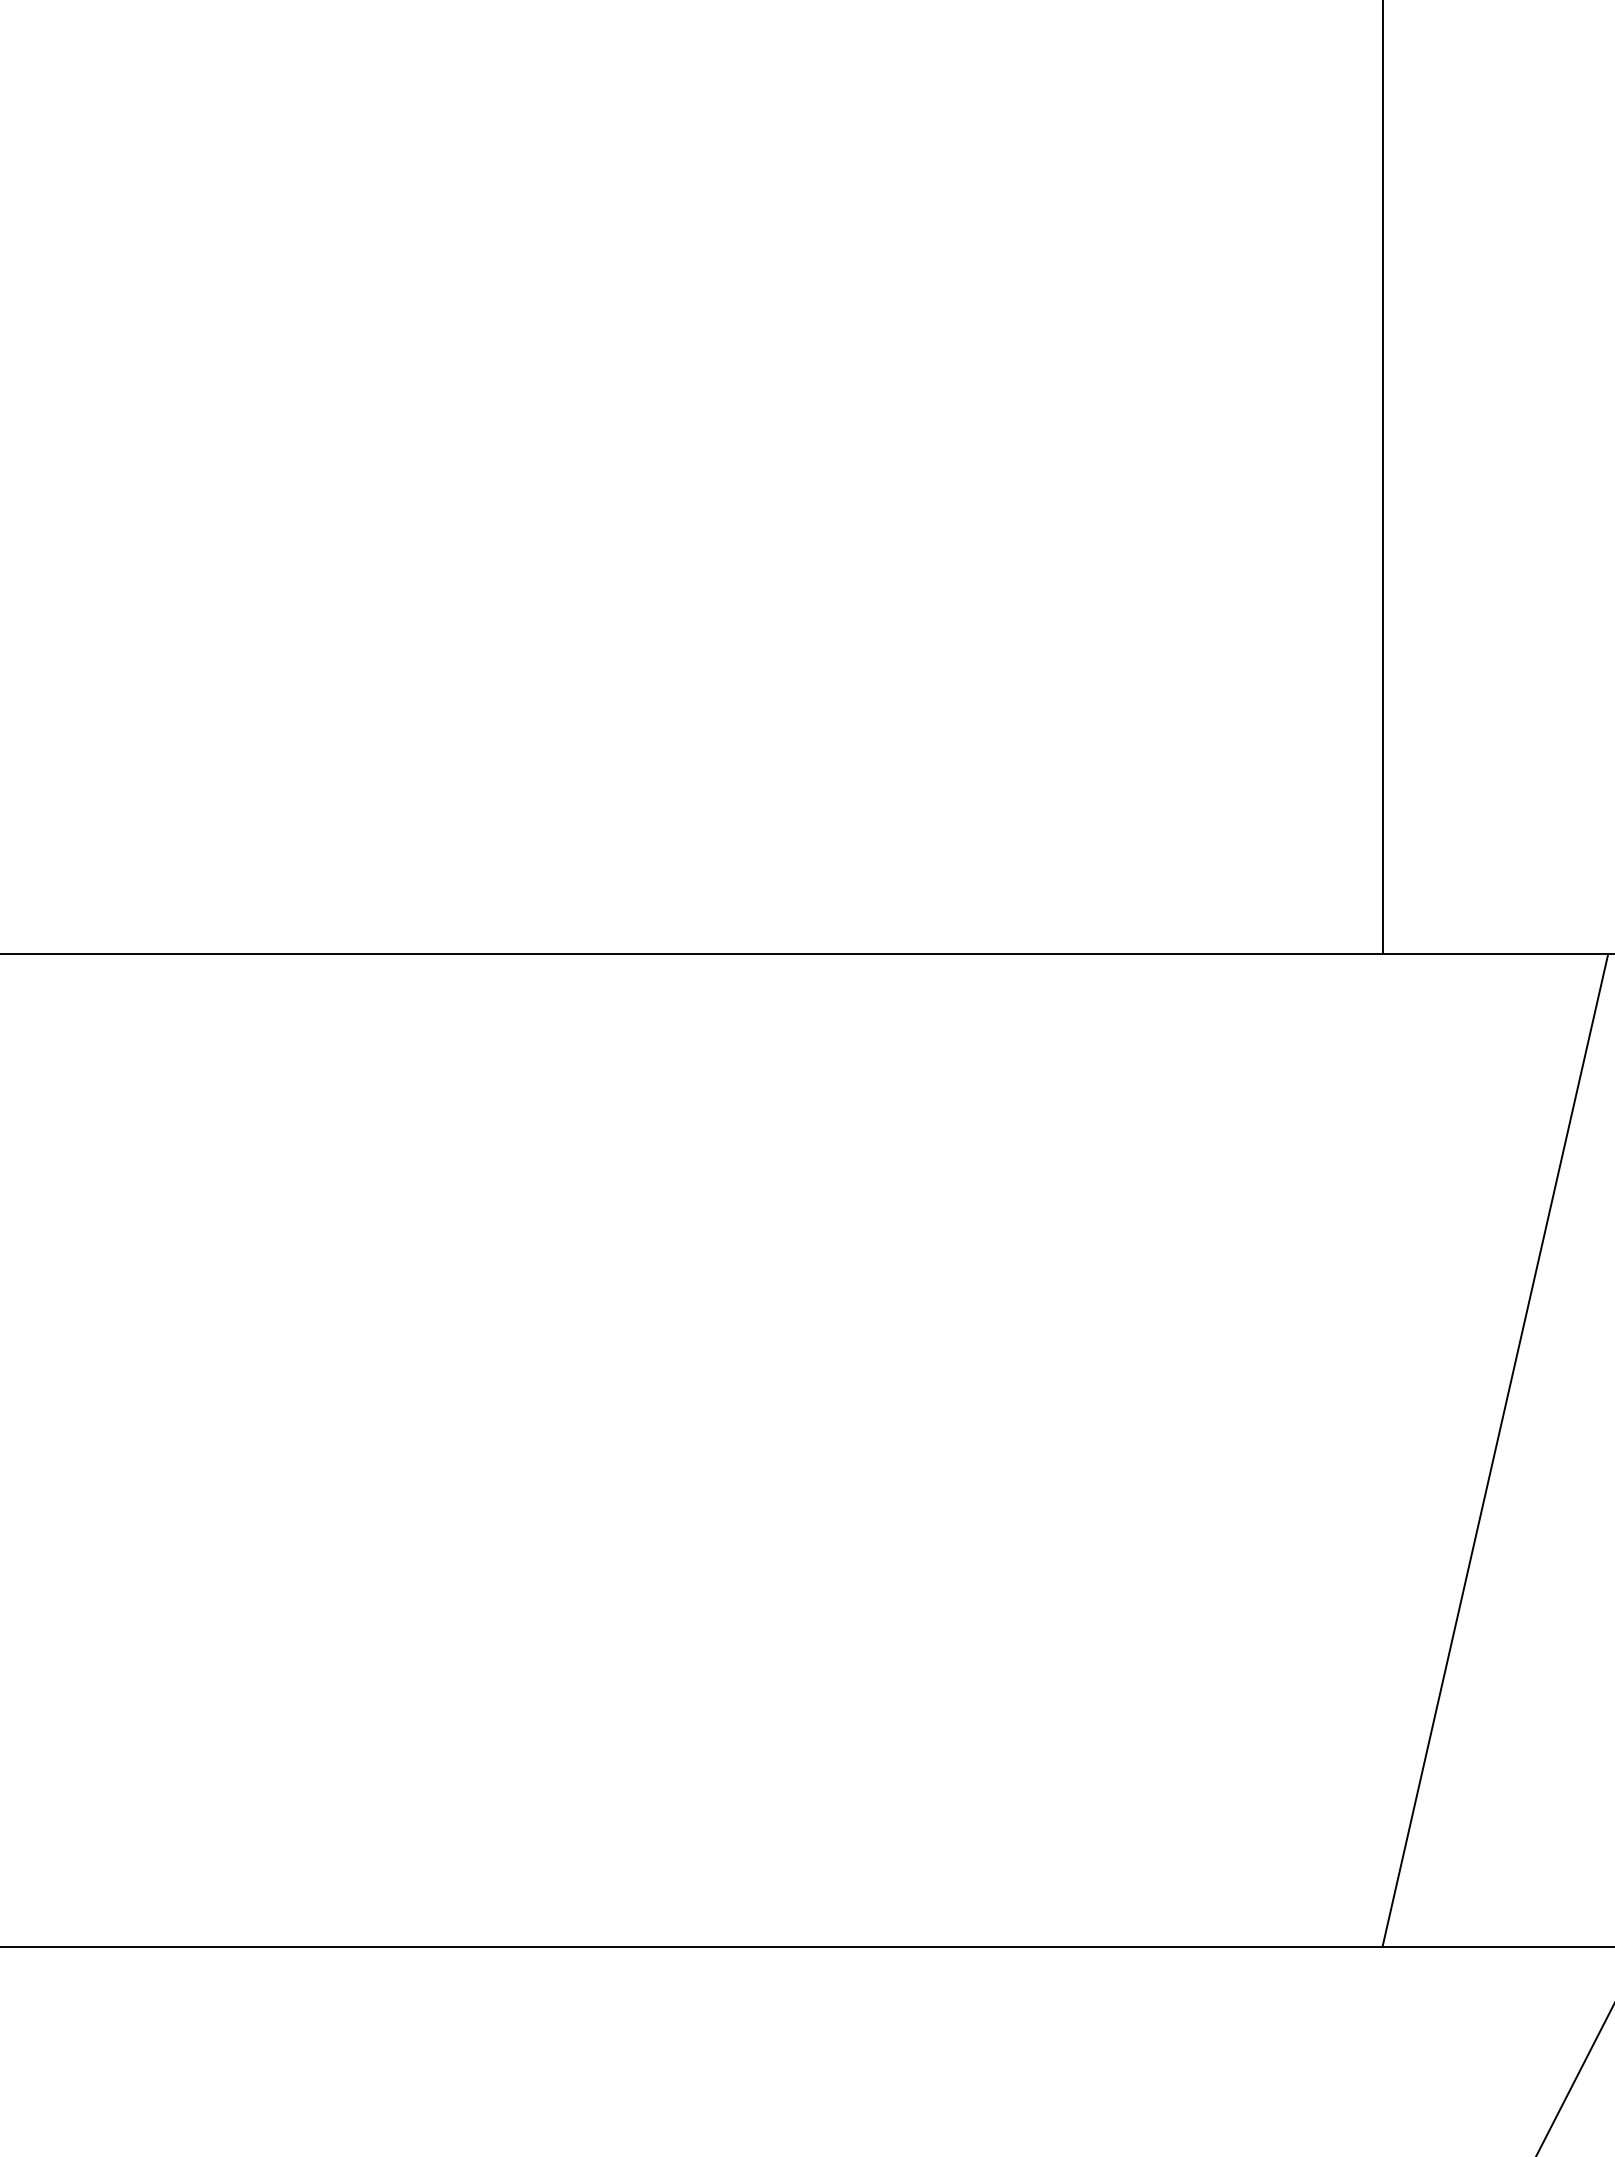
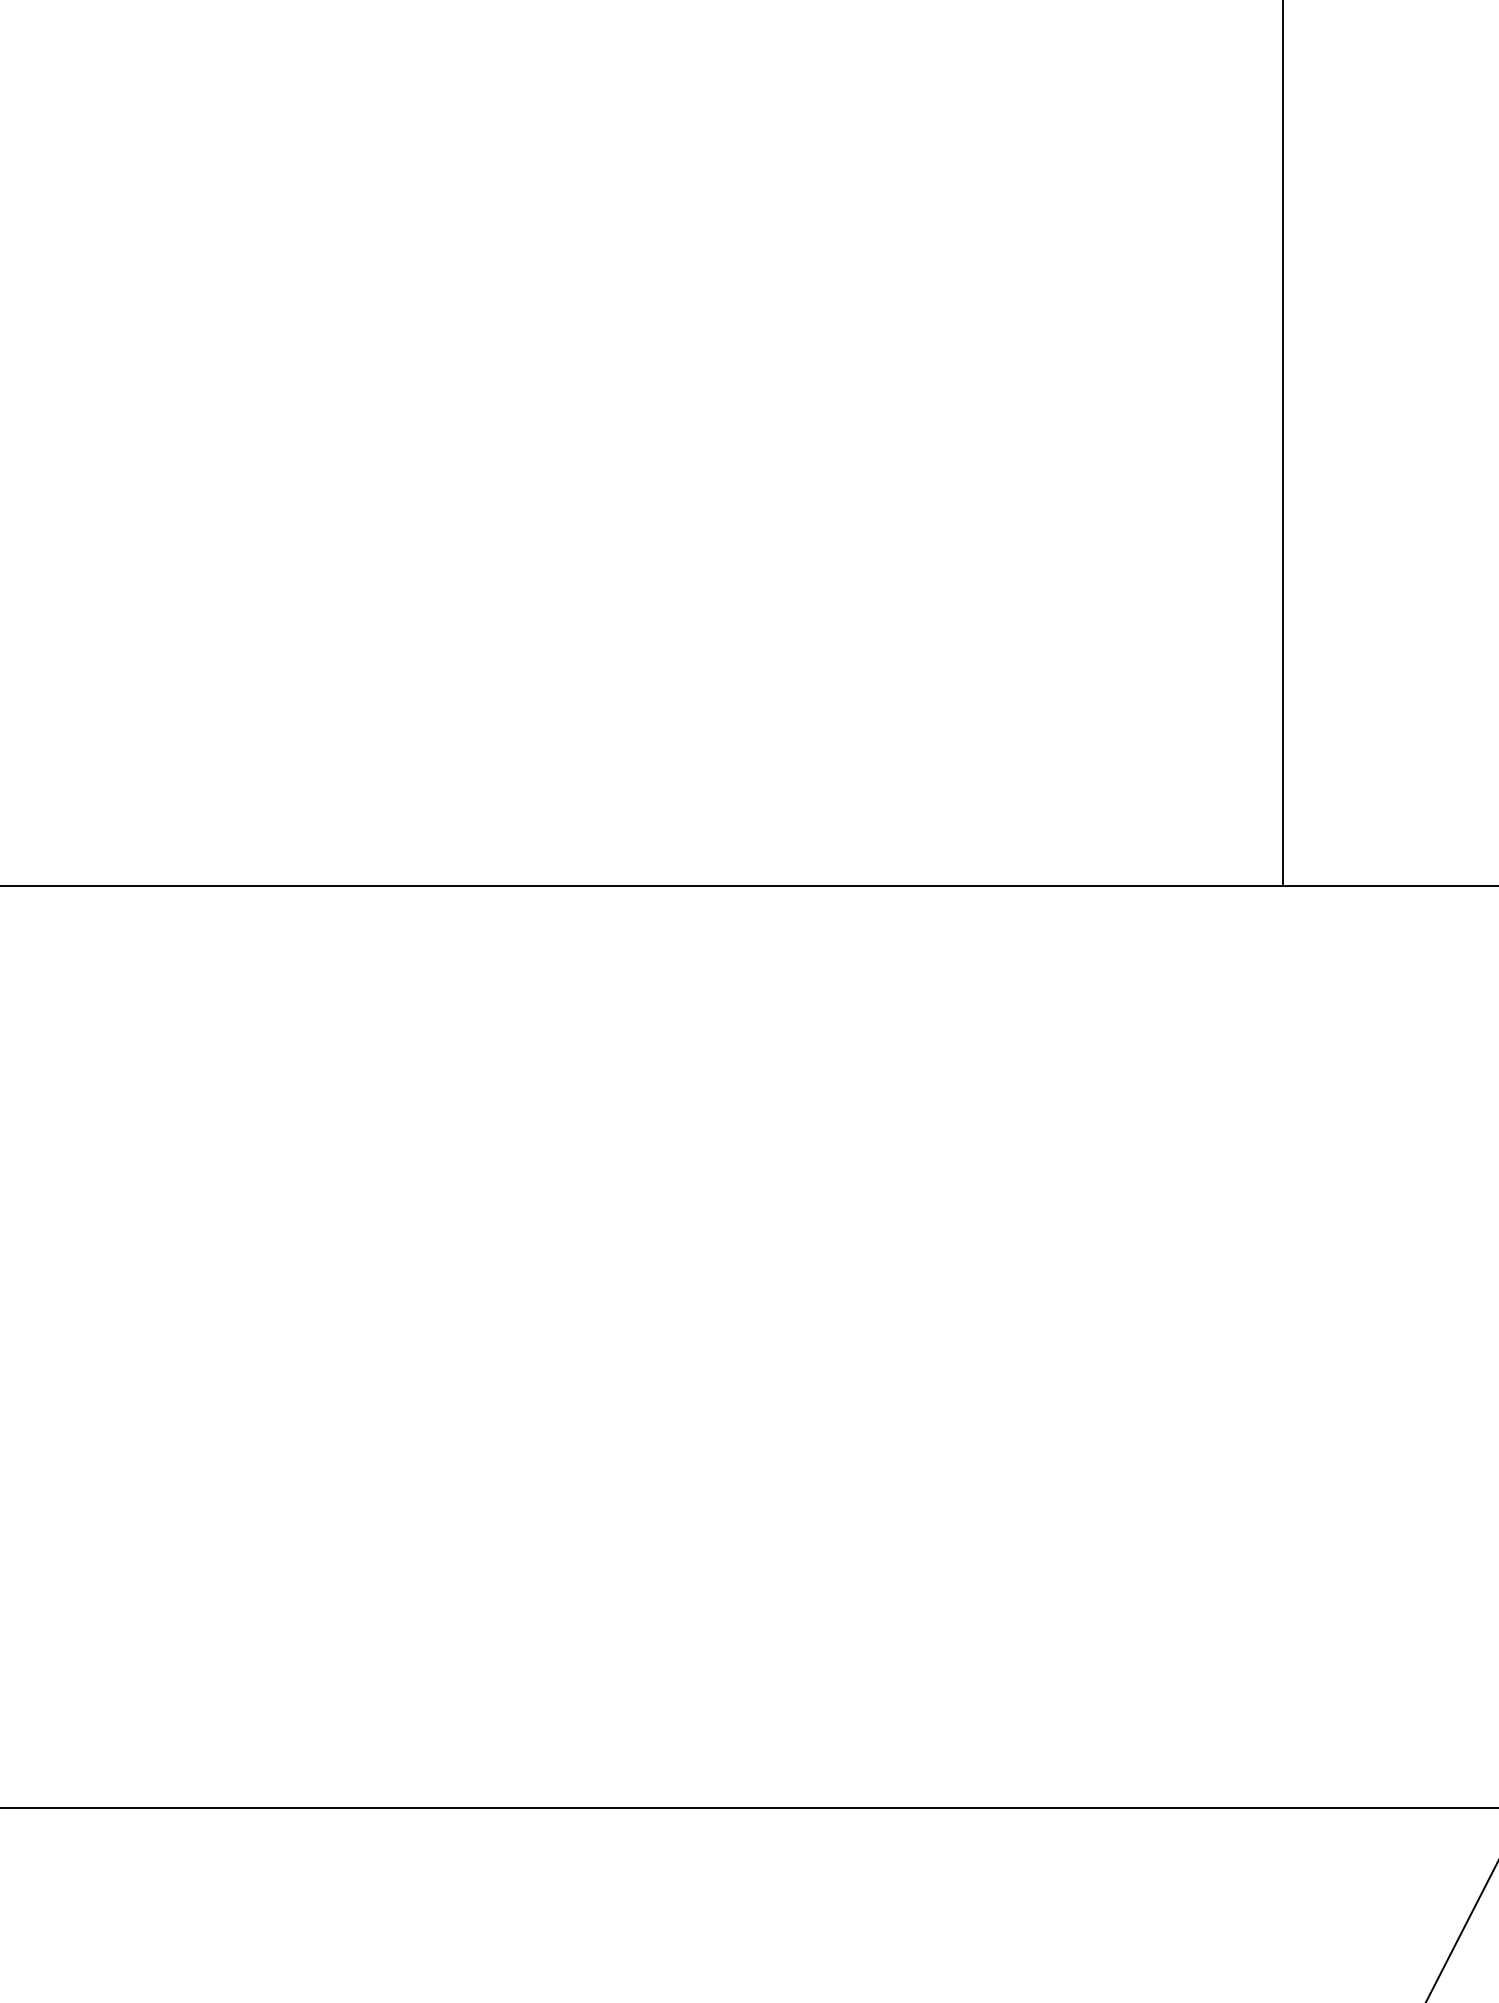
line: (1494, 1450) -> (1387, 1346), removed

